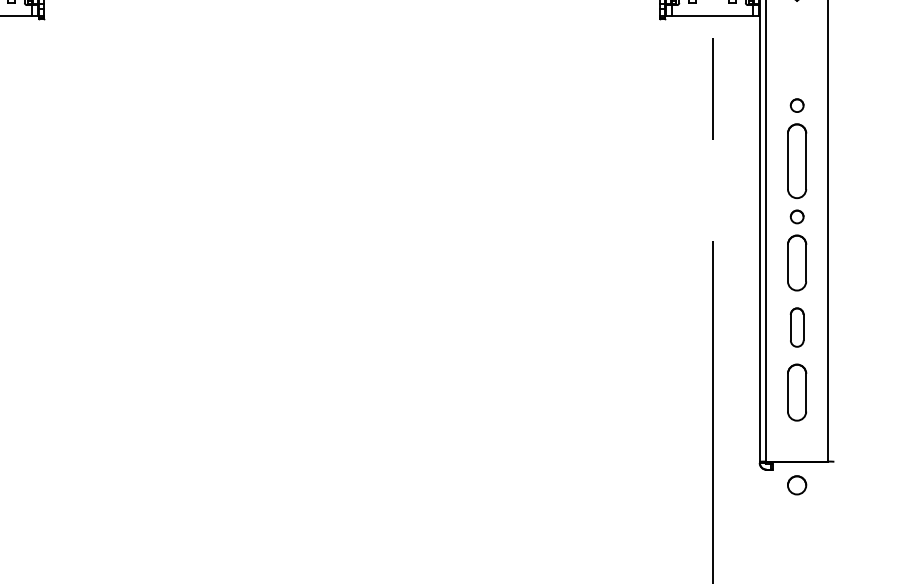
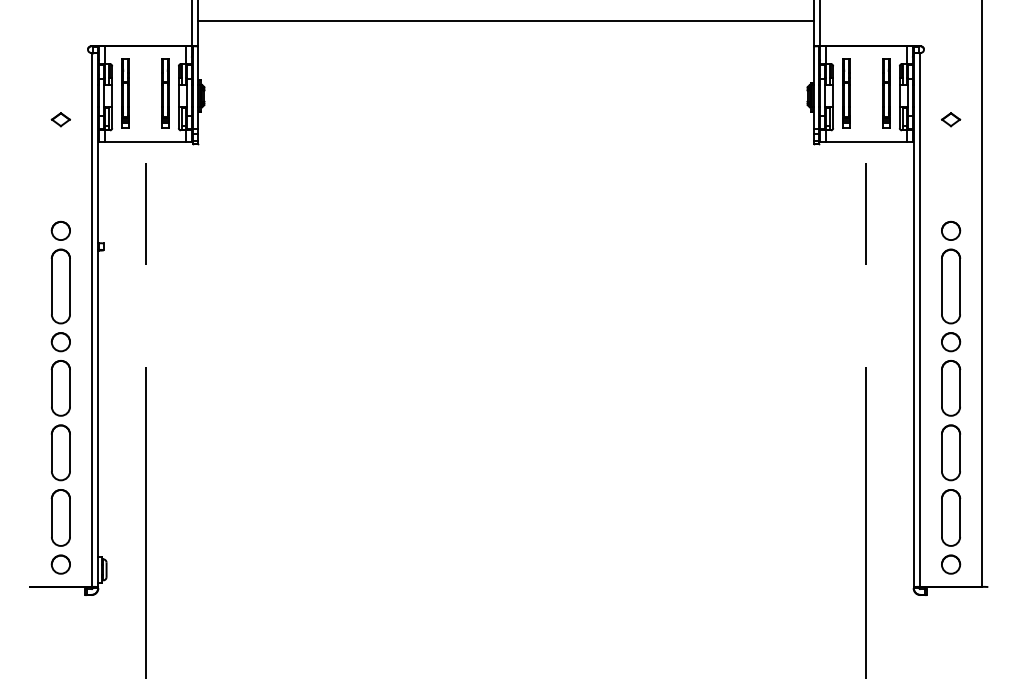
circle: (797, 105) -> (951, 230), size x1.43
circle: (797, 217) -> (951, 342), size x1.43
part: (797, 327) -> (951, 452), size x1.43
circle: (797, 485) -> (951, 564), moved

